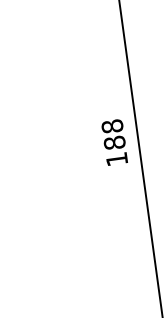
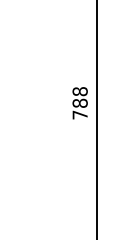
text: (115, 158) -> (79, 114), 188 -> 788

